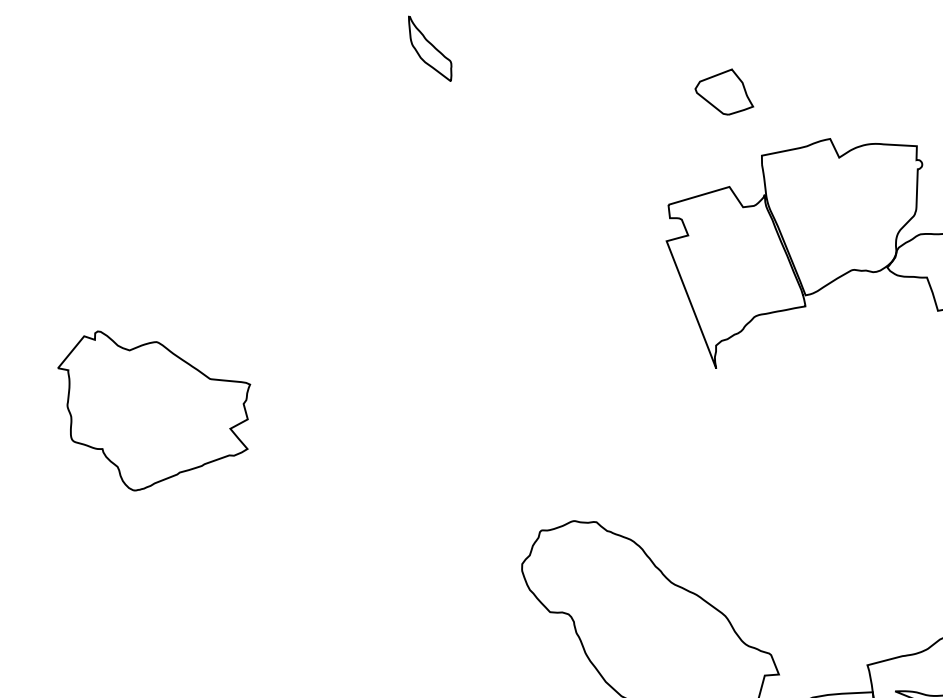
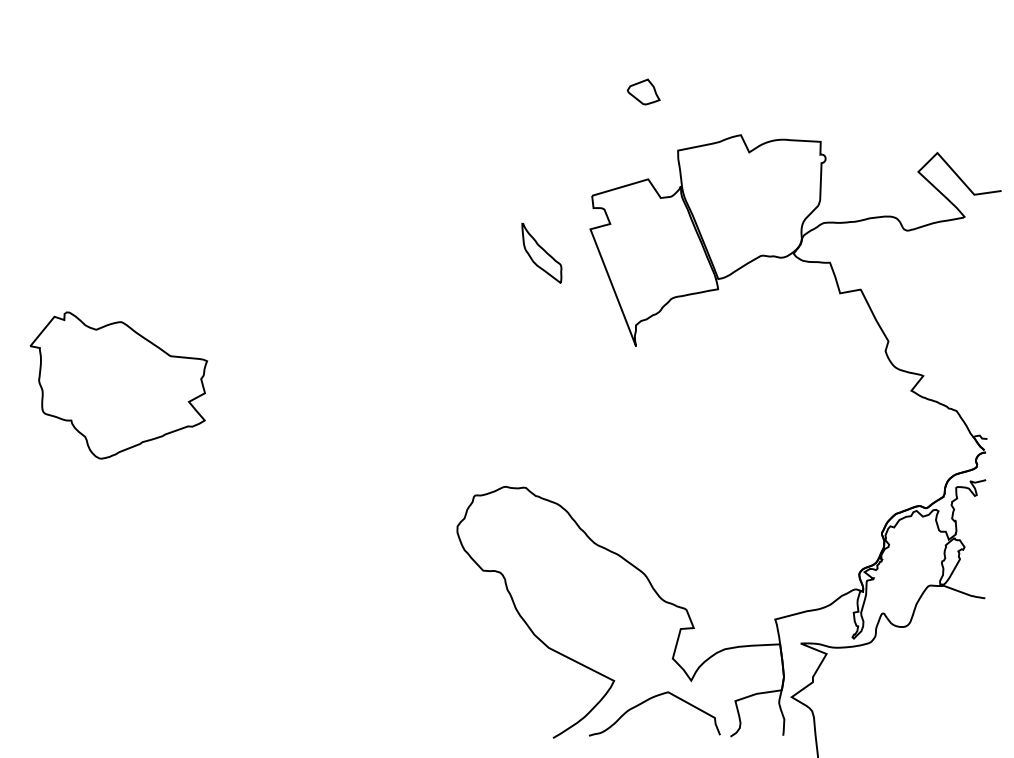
part: (429, 48) -> (541, 252), moved
part: (724, 91) -> (643, 91), size x0.6

